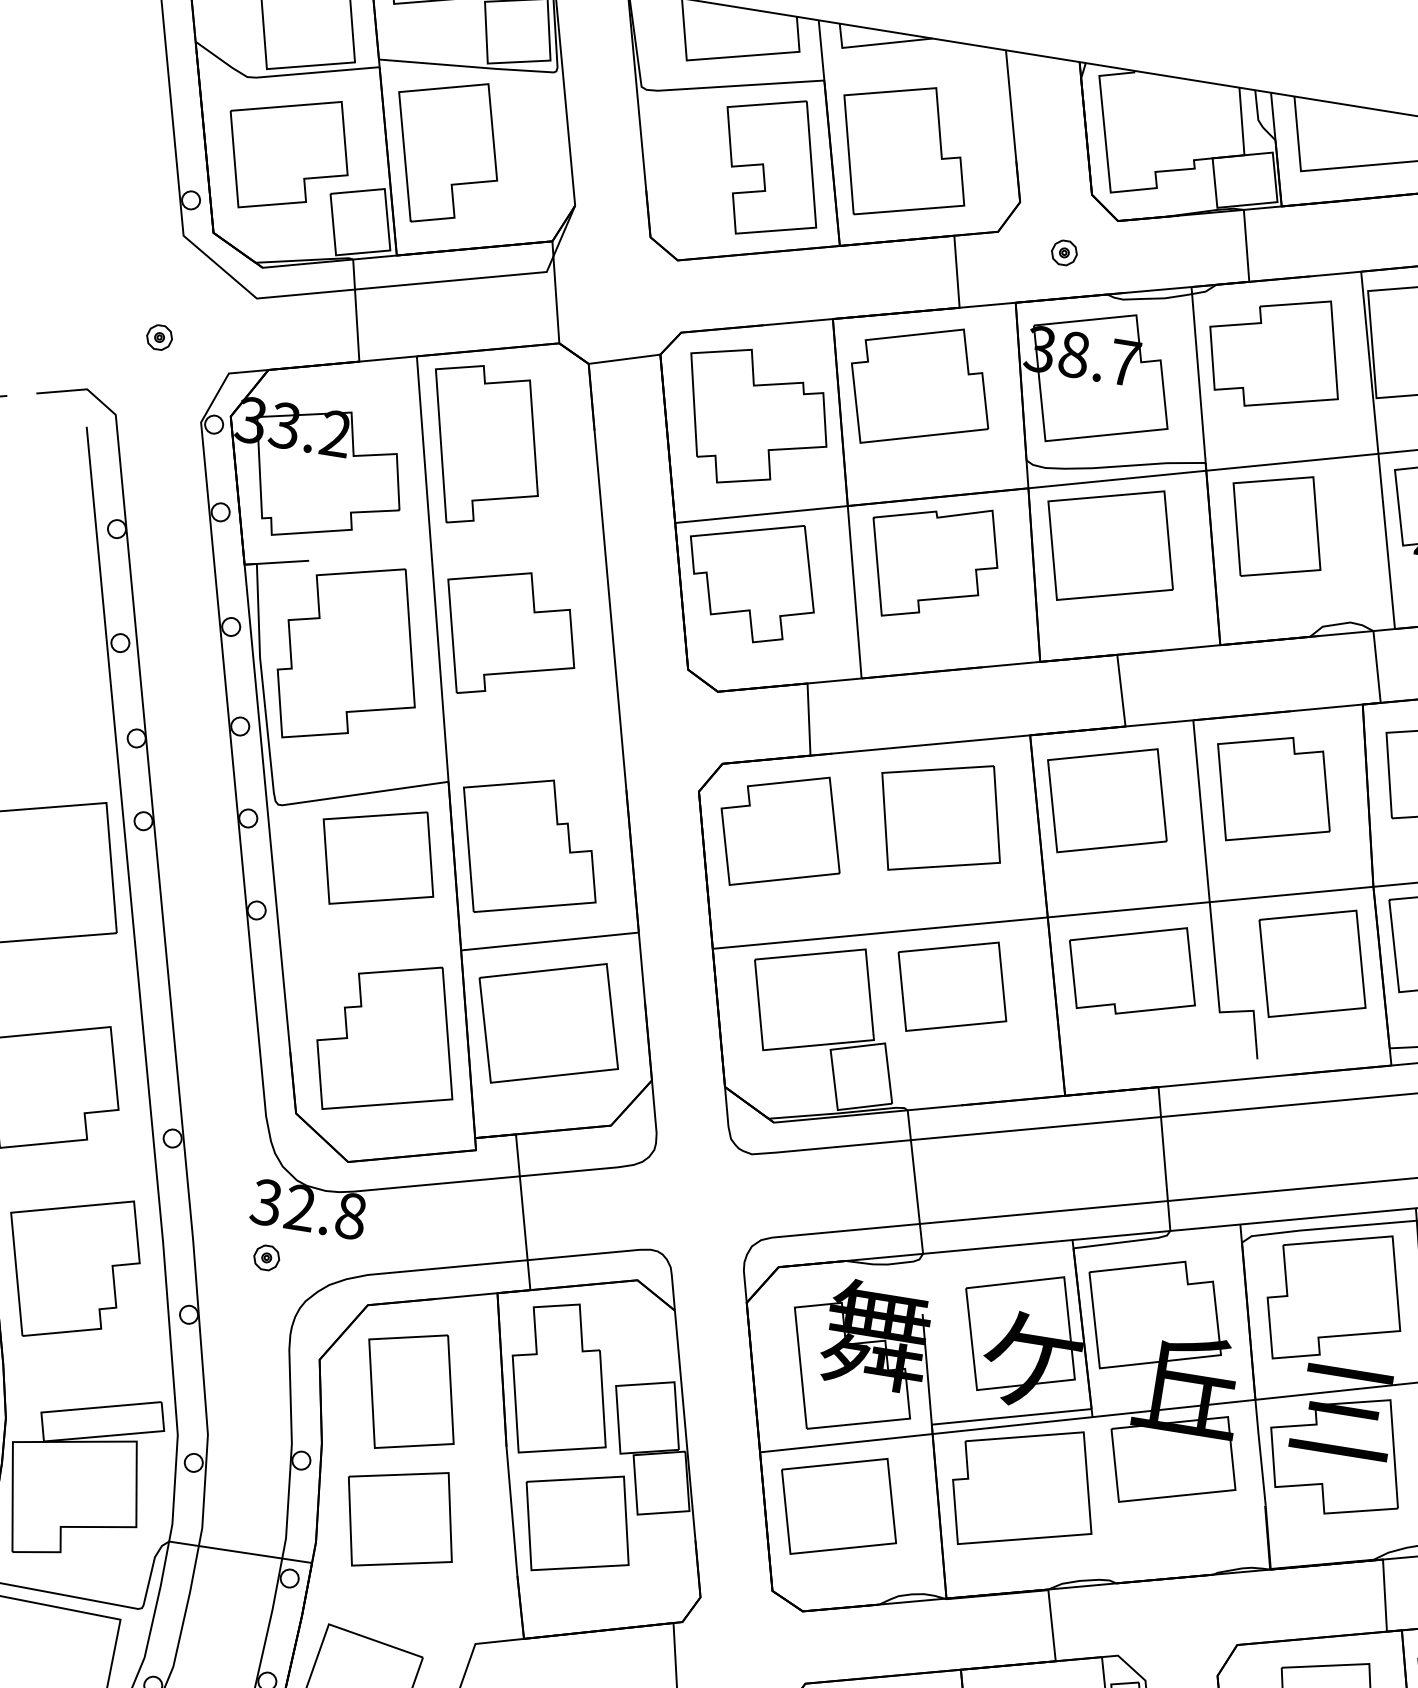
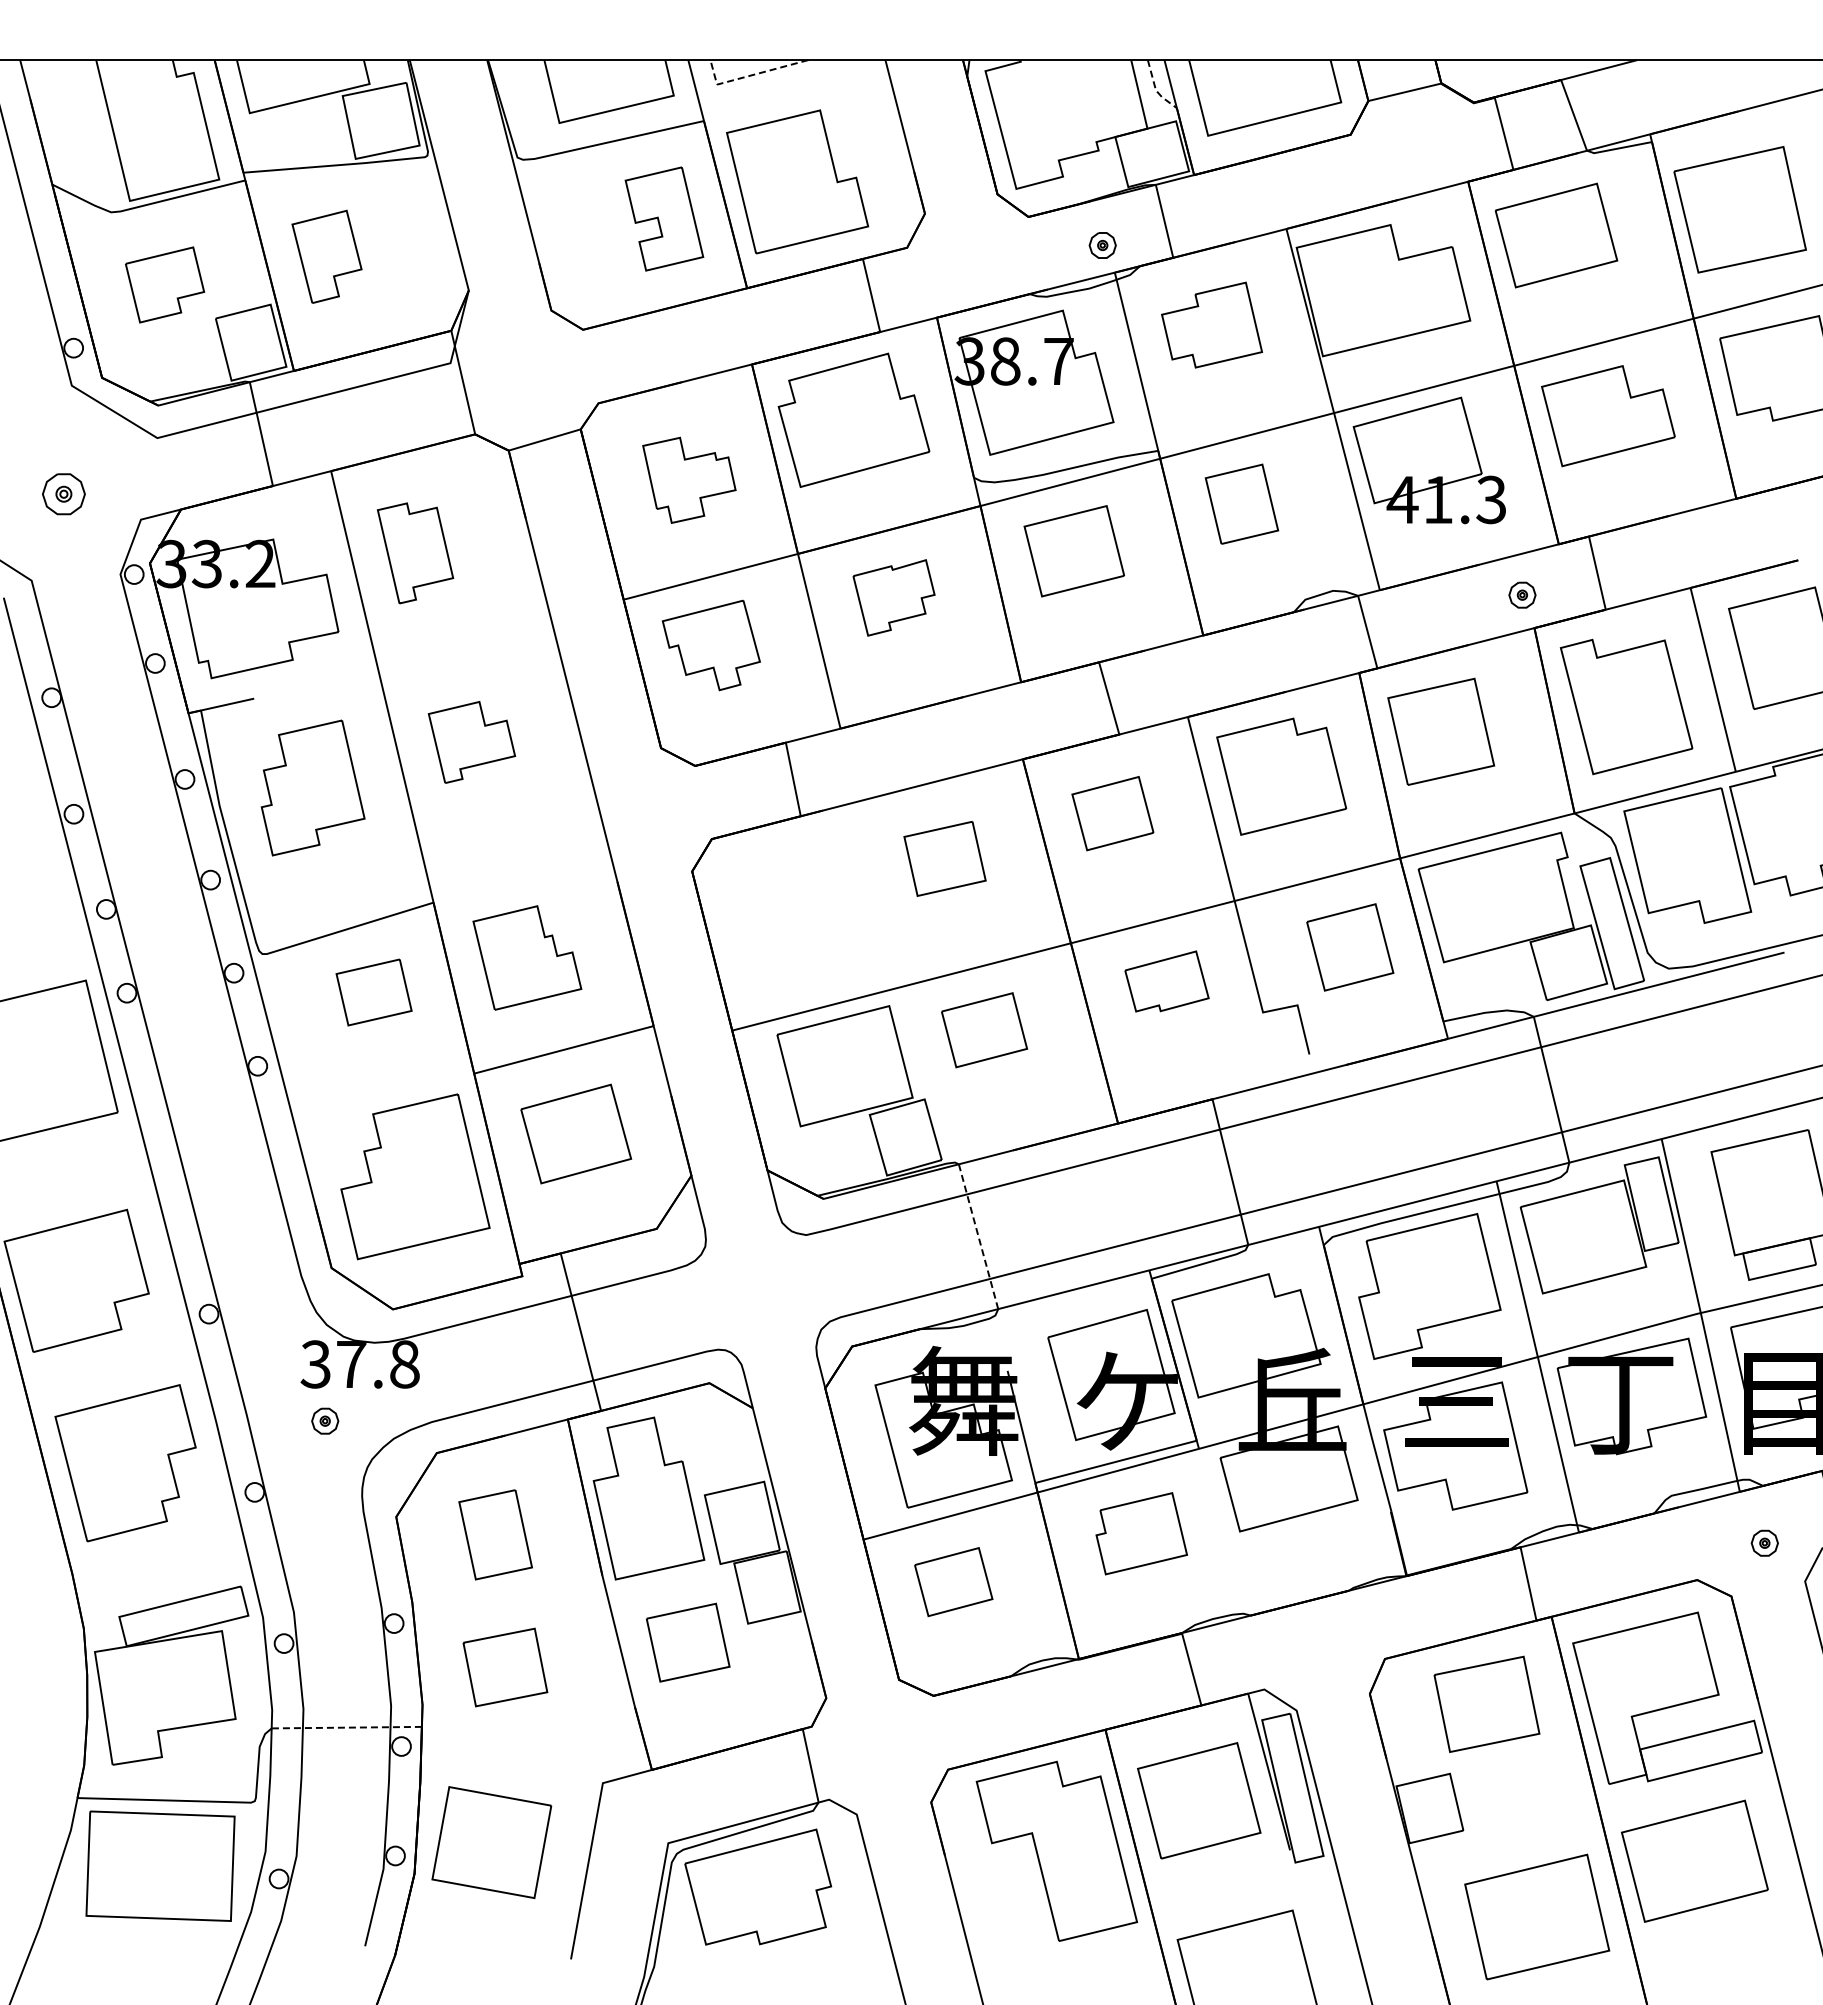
line: (874, 44) -> (749, 75), solid -> dashed
line: (1257, 120) -> (1155, 90), solid -> dashed
part: (445, 151) -> (326, 256), size x0.6
part: (287, 153) -> (164, 284), size x0.6
part: (772, 167) -> (664, 218), size x0.7
part: (1064, 252) -> (1102, 245), moved
part: (159, 336) -> (63, 493), size x1.6
part: (1275, 351) -> (1211, 324), size x0.7
part: (755, 419) -> (689, 480), size x0.6
part: (484, 447) -> (415, 553), size x0.6
part: (1276, 525) -> (1241, 503), size x0.7
part: (1110, 544) -> (1074, 550), size x0.7
part: (931, 561) -> (893, 597), size x0.6
part: (751, 579) -> (711, 645), size x0.7
part: (508, 635) -> (471, 742), size x0.6
part: (351, 654) -> (312, 787), size x0.7
part: (1107, 800) -> (1112, 813), size x0.6
part: (940, 817) -> (944, 858), size x0.6
part: (781, 831) -> (783, 898), removed
part: (529, 848) -> (527, 957), size x0.7
part: (377, 858) -> (373, 992), size x0.6
part: (1311, 963) -> (1349, 947), size x0.7
part: (1132, 968) -> (1166, 981), size x0.6
part: (952, 987) -> (984, 1030), size x0.7
part: (548, 1022) -> (575, 1133), size x0.7
line: (915, 1181) -> (978, 1236), solid -> dashed
text: (300, 1207) -> (351, 1363), 32.8 -> 37.8
part: (411, 1391) -> (495, 1534), size x0.7
part: (1025, 1488) -> (1141, 1533), size x0.6
part: (839, 1505) -> (953, 1581), size x0.6
part: (400, 1519) -> (505, 1667), size x0.7
part: (578, 1523) -> (688, 1642), size x0.7
line: (240, 1552) -> (346, 1727), solid -> dashed

